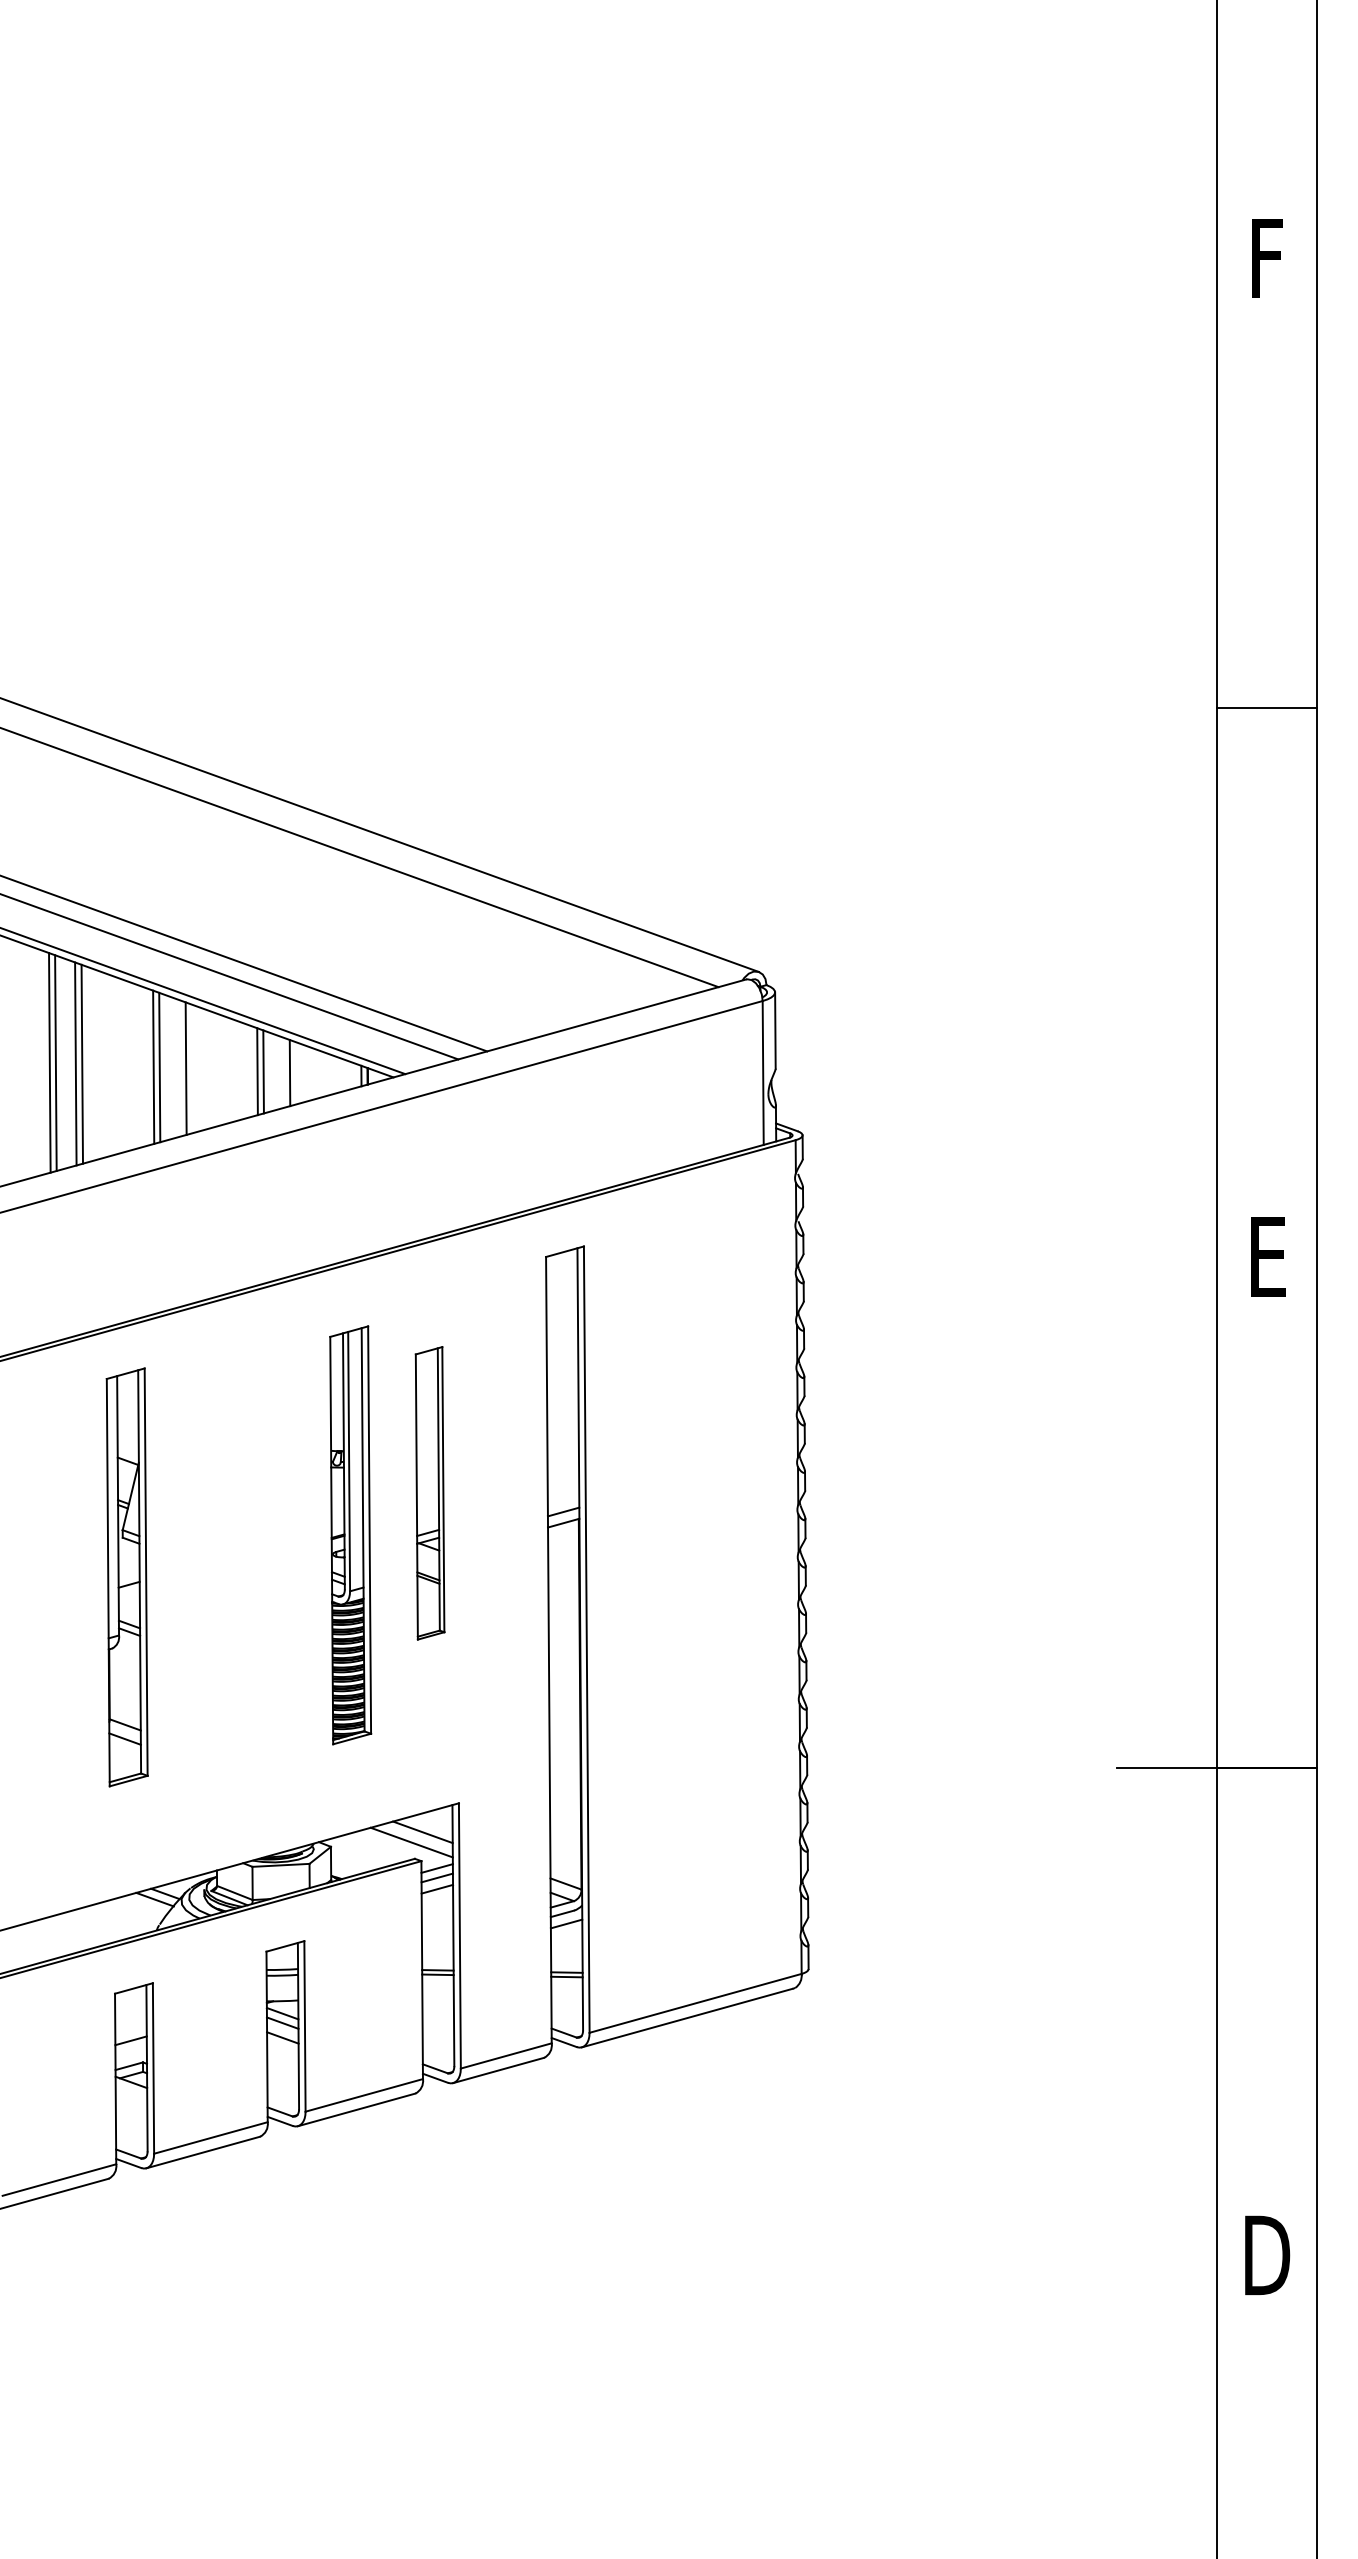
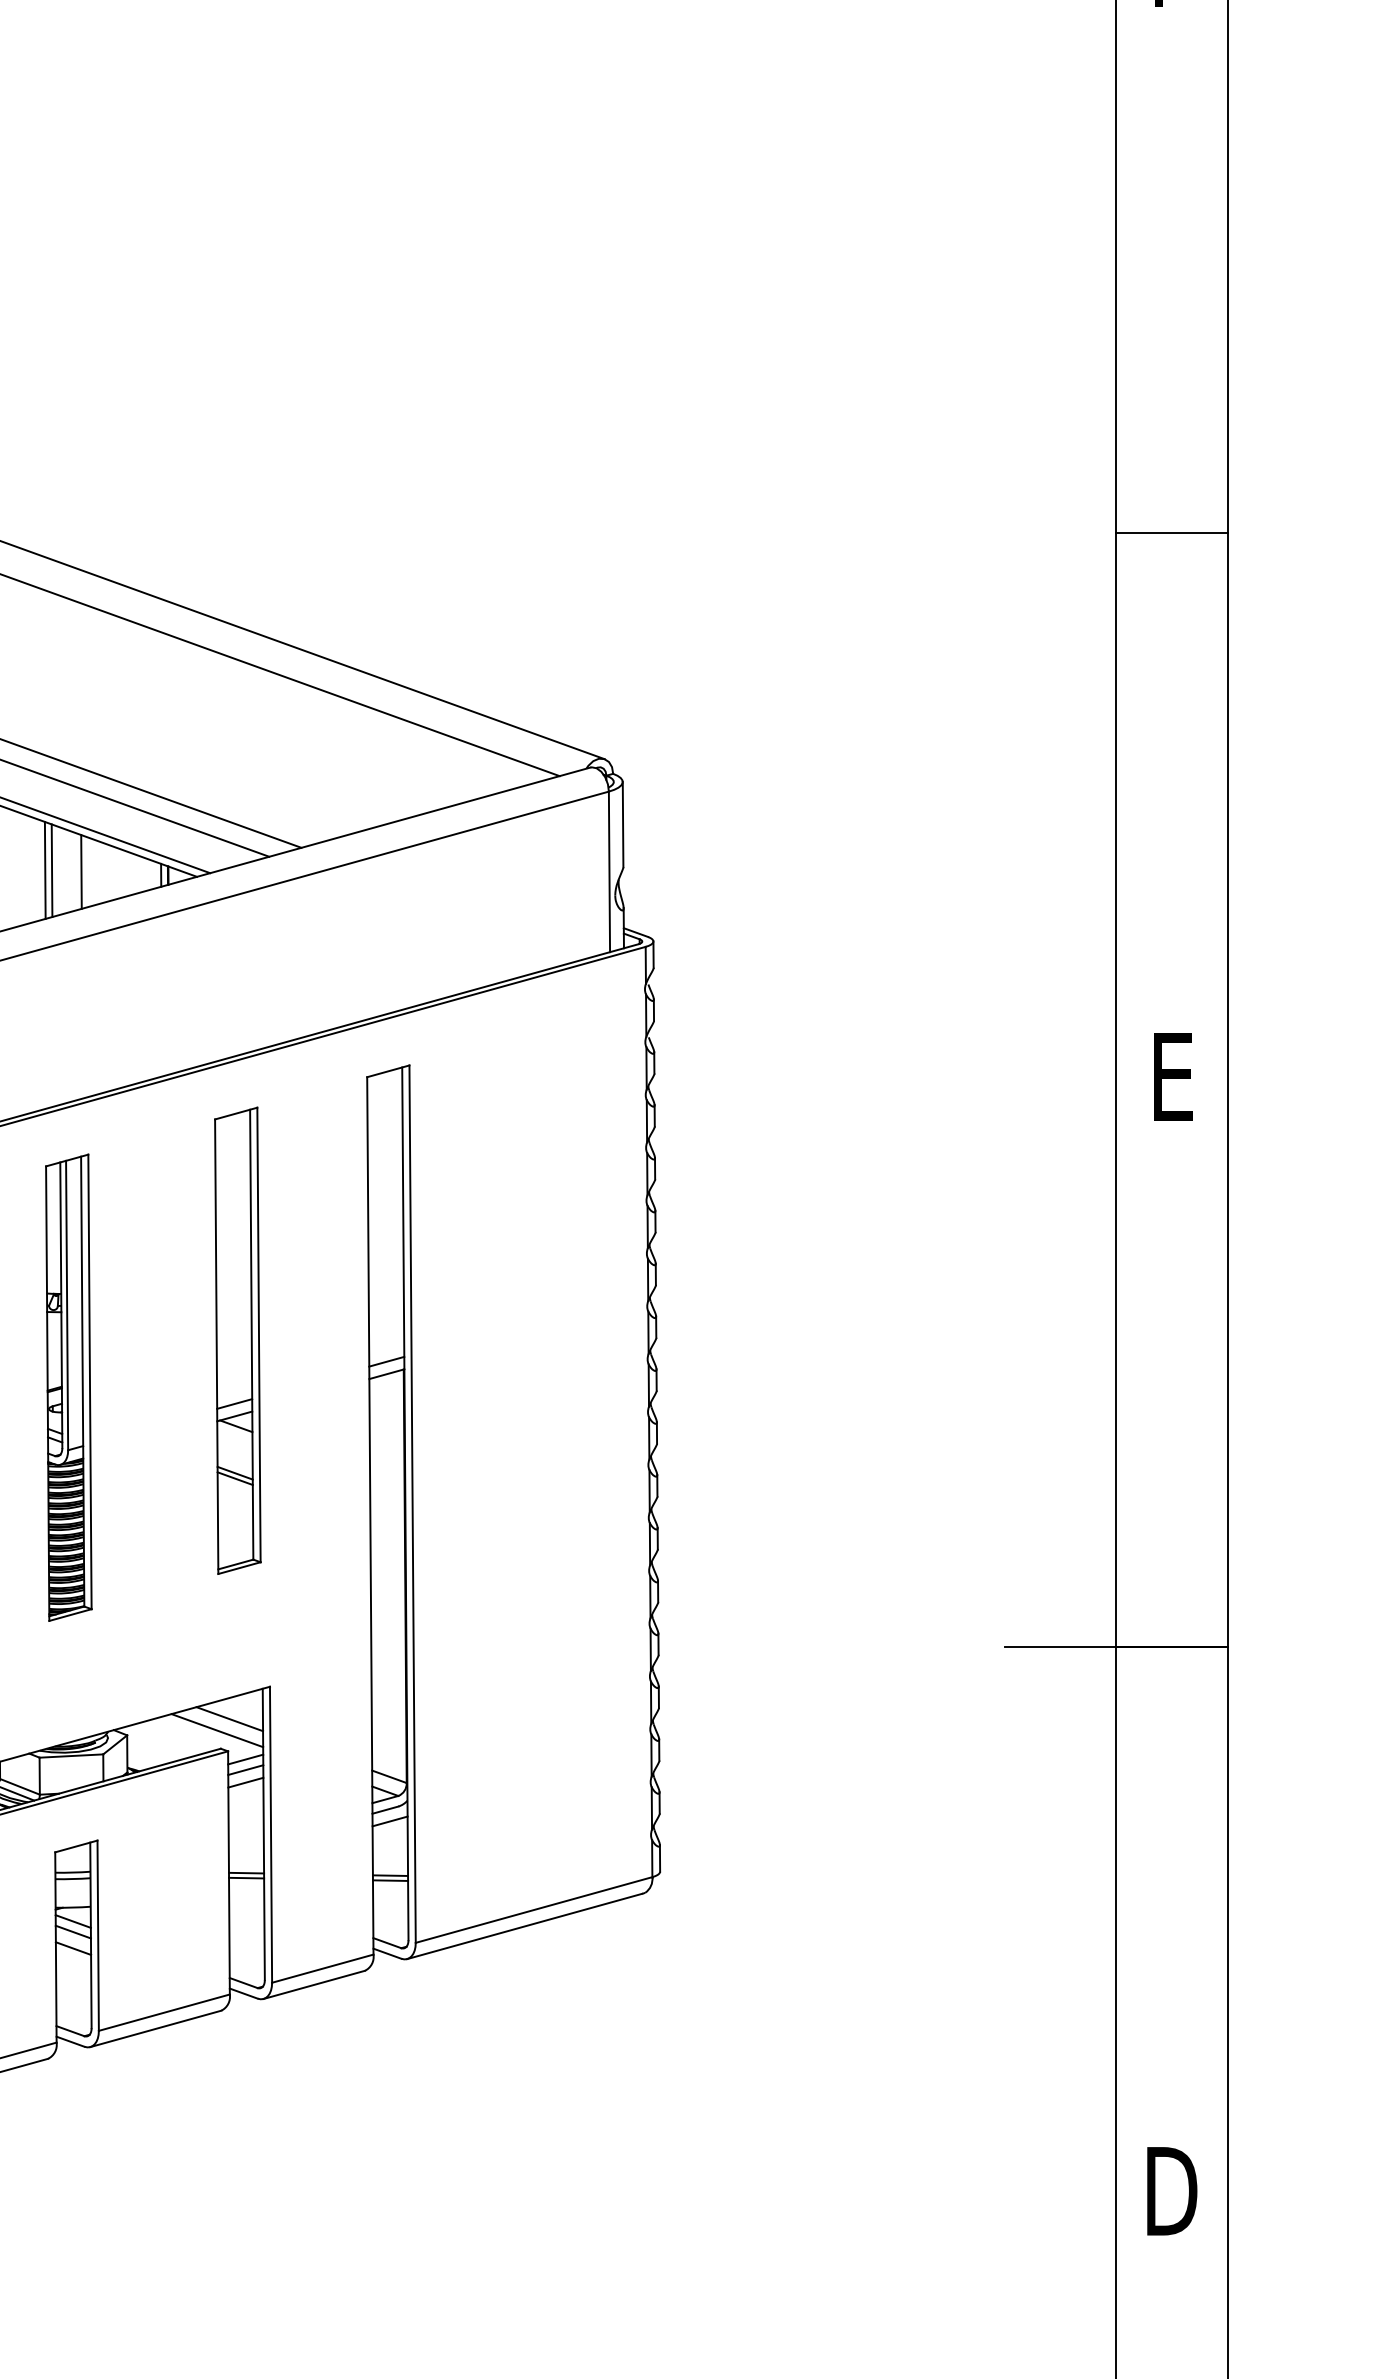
line: (1267, 708) -> (1172, 533), moved
part: (429, 1493) -> (237, 1341), size x1.43
part: (350, 1535) -> (68, 1387), moved

